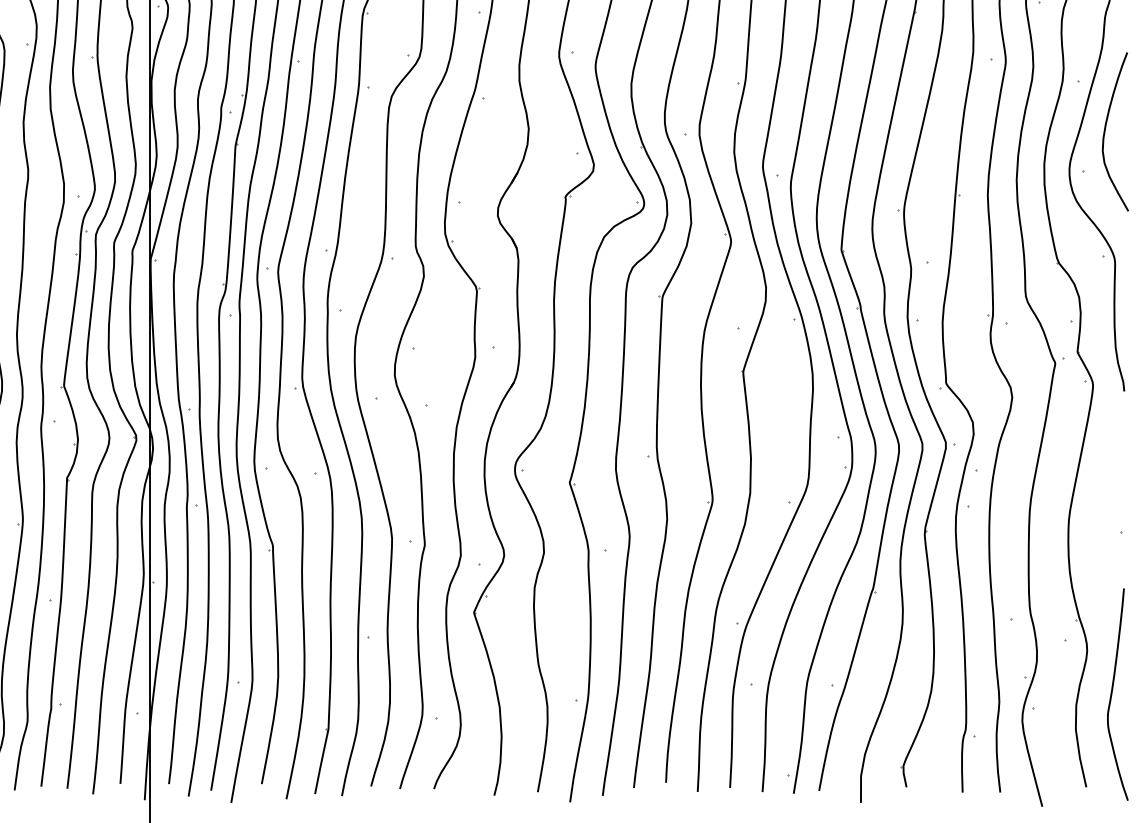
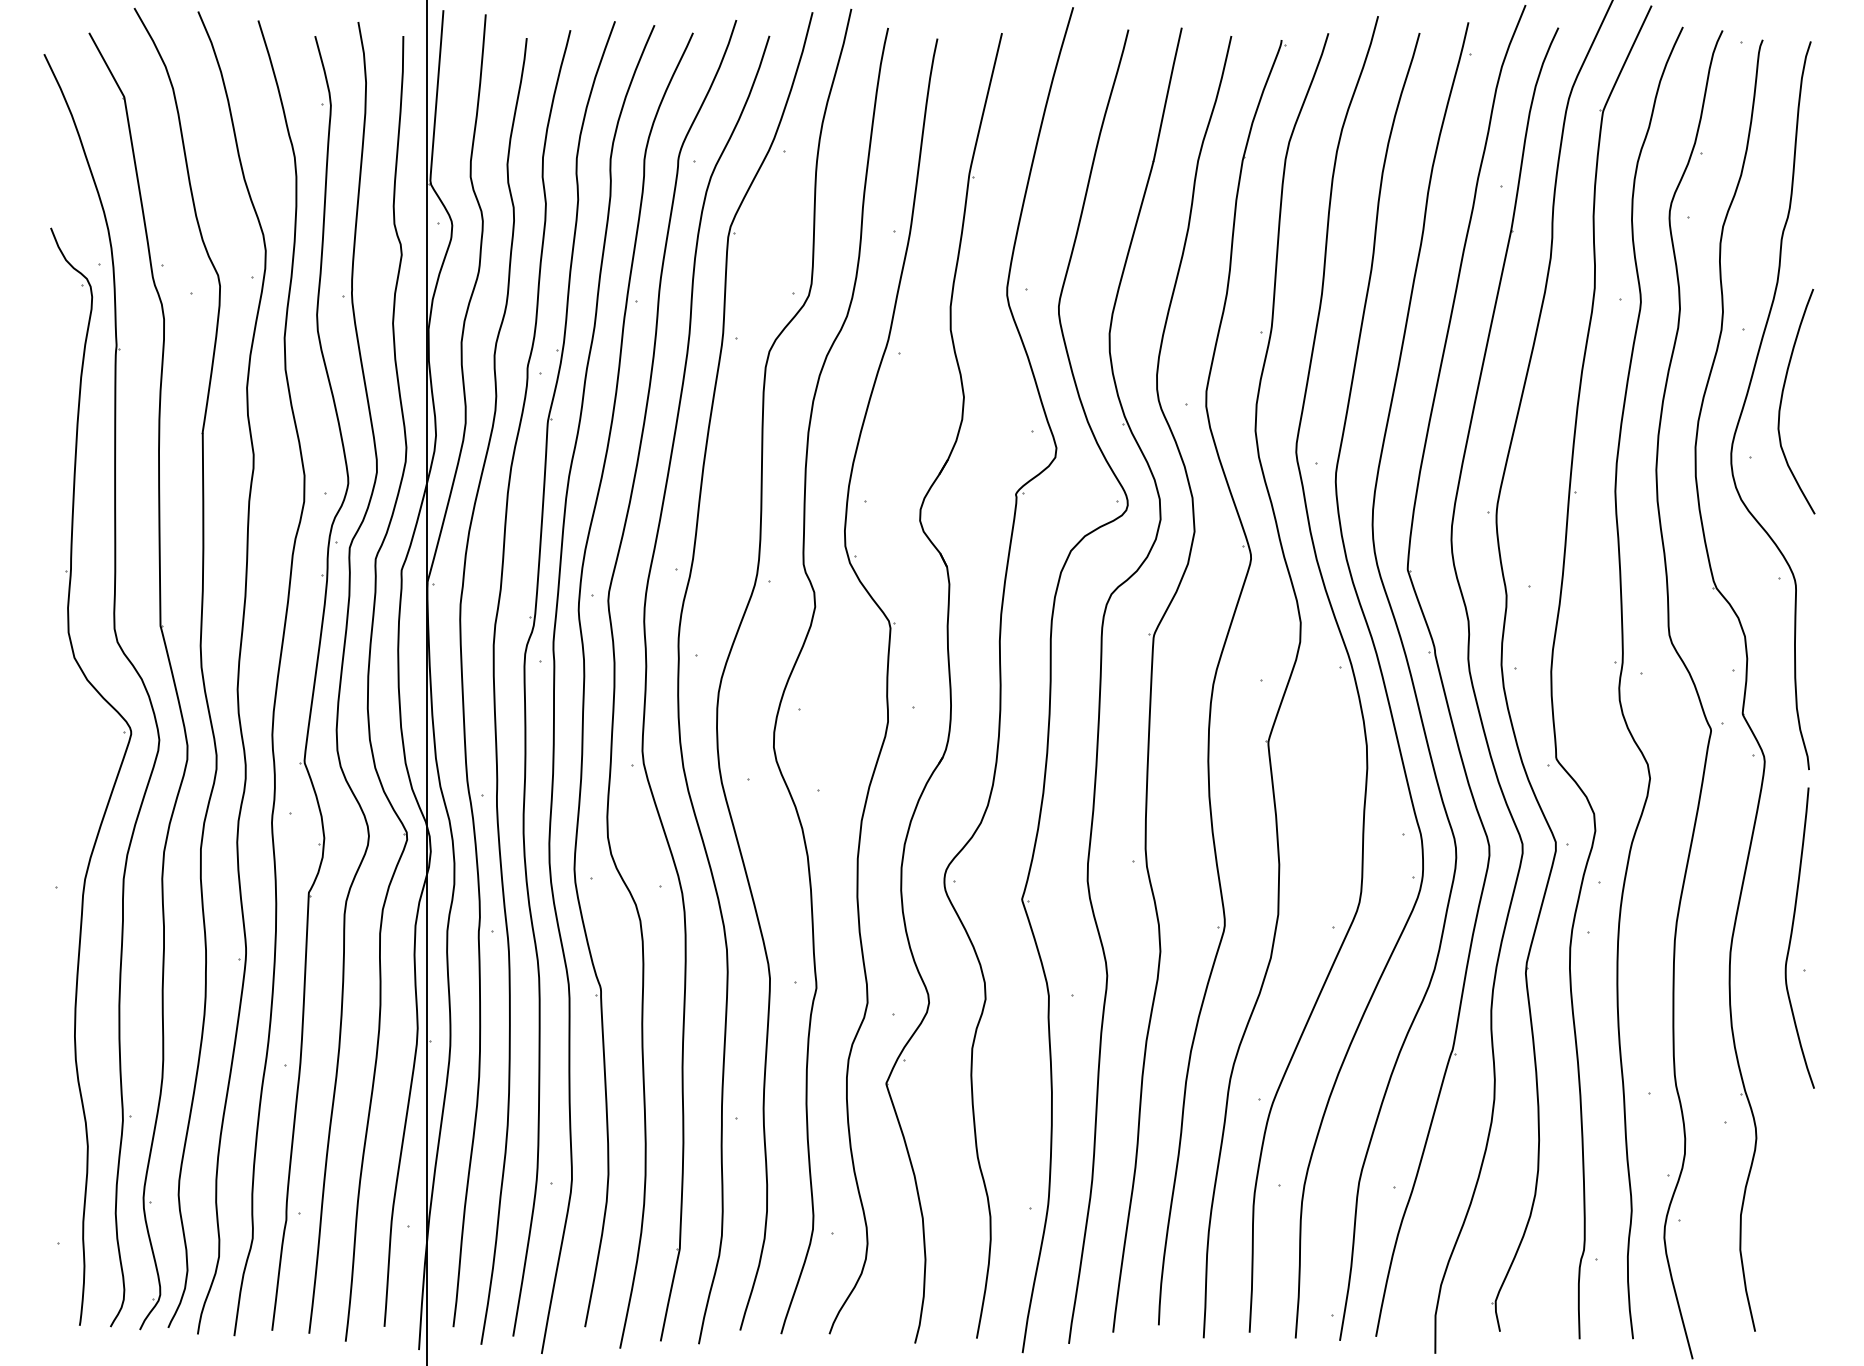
curve: (1112, 692) -> (1792, 935), moved

